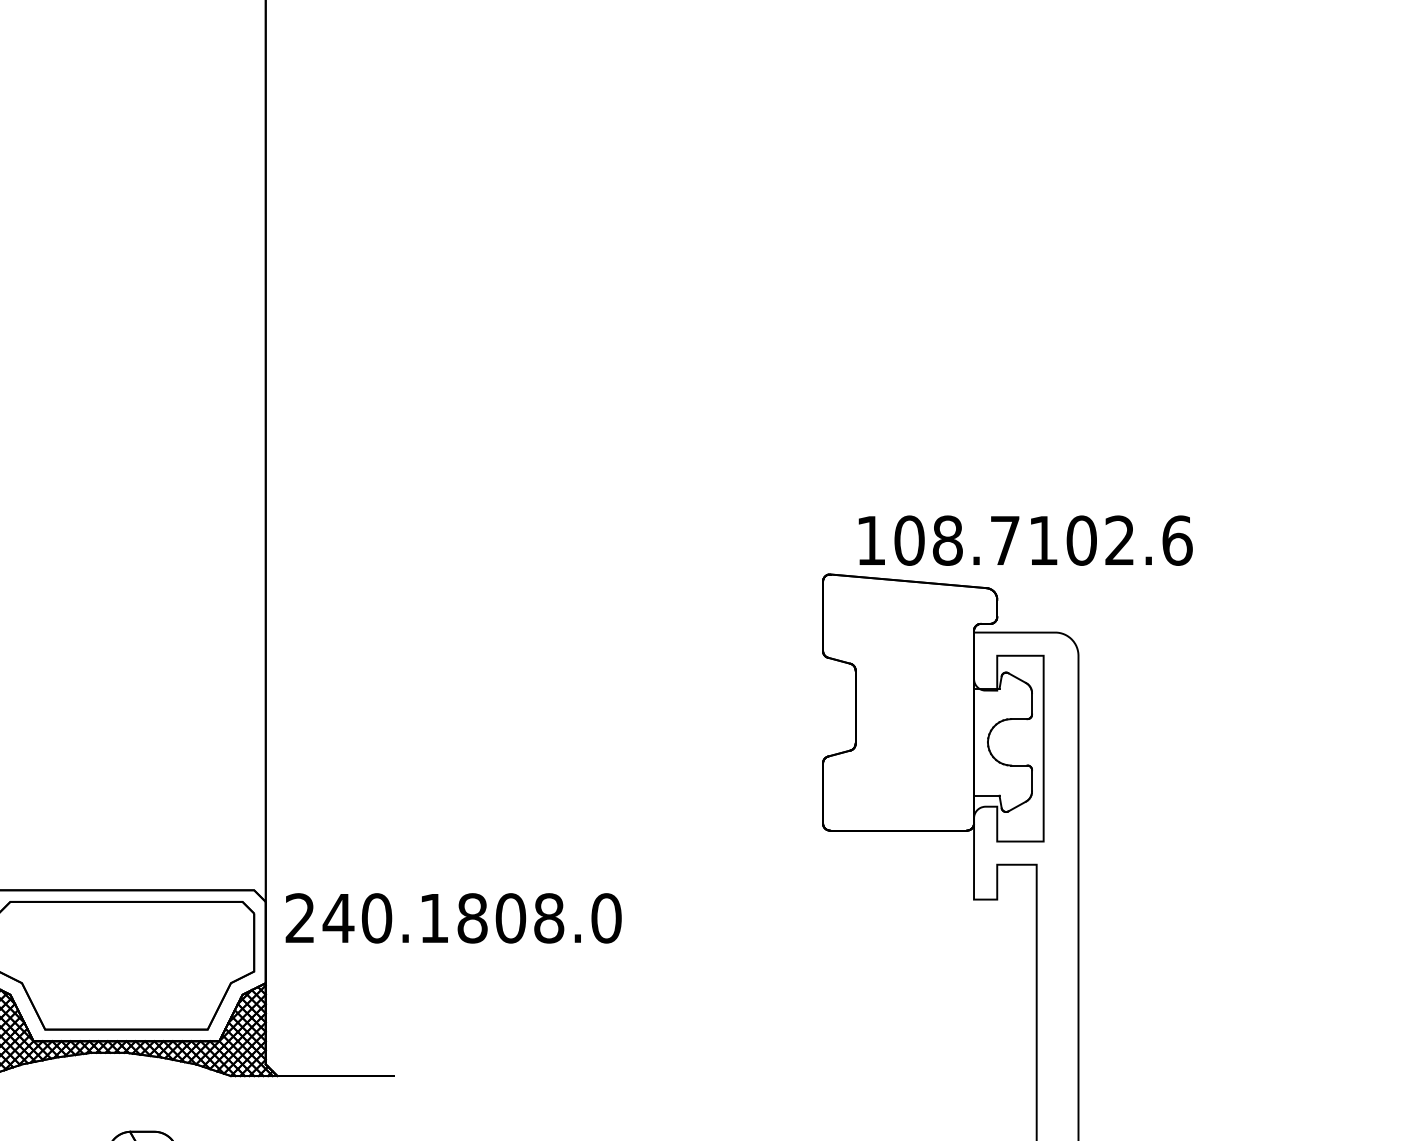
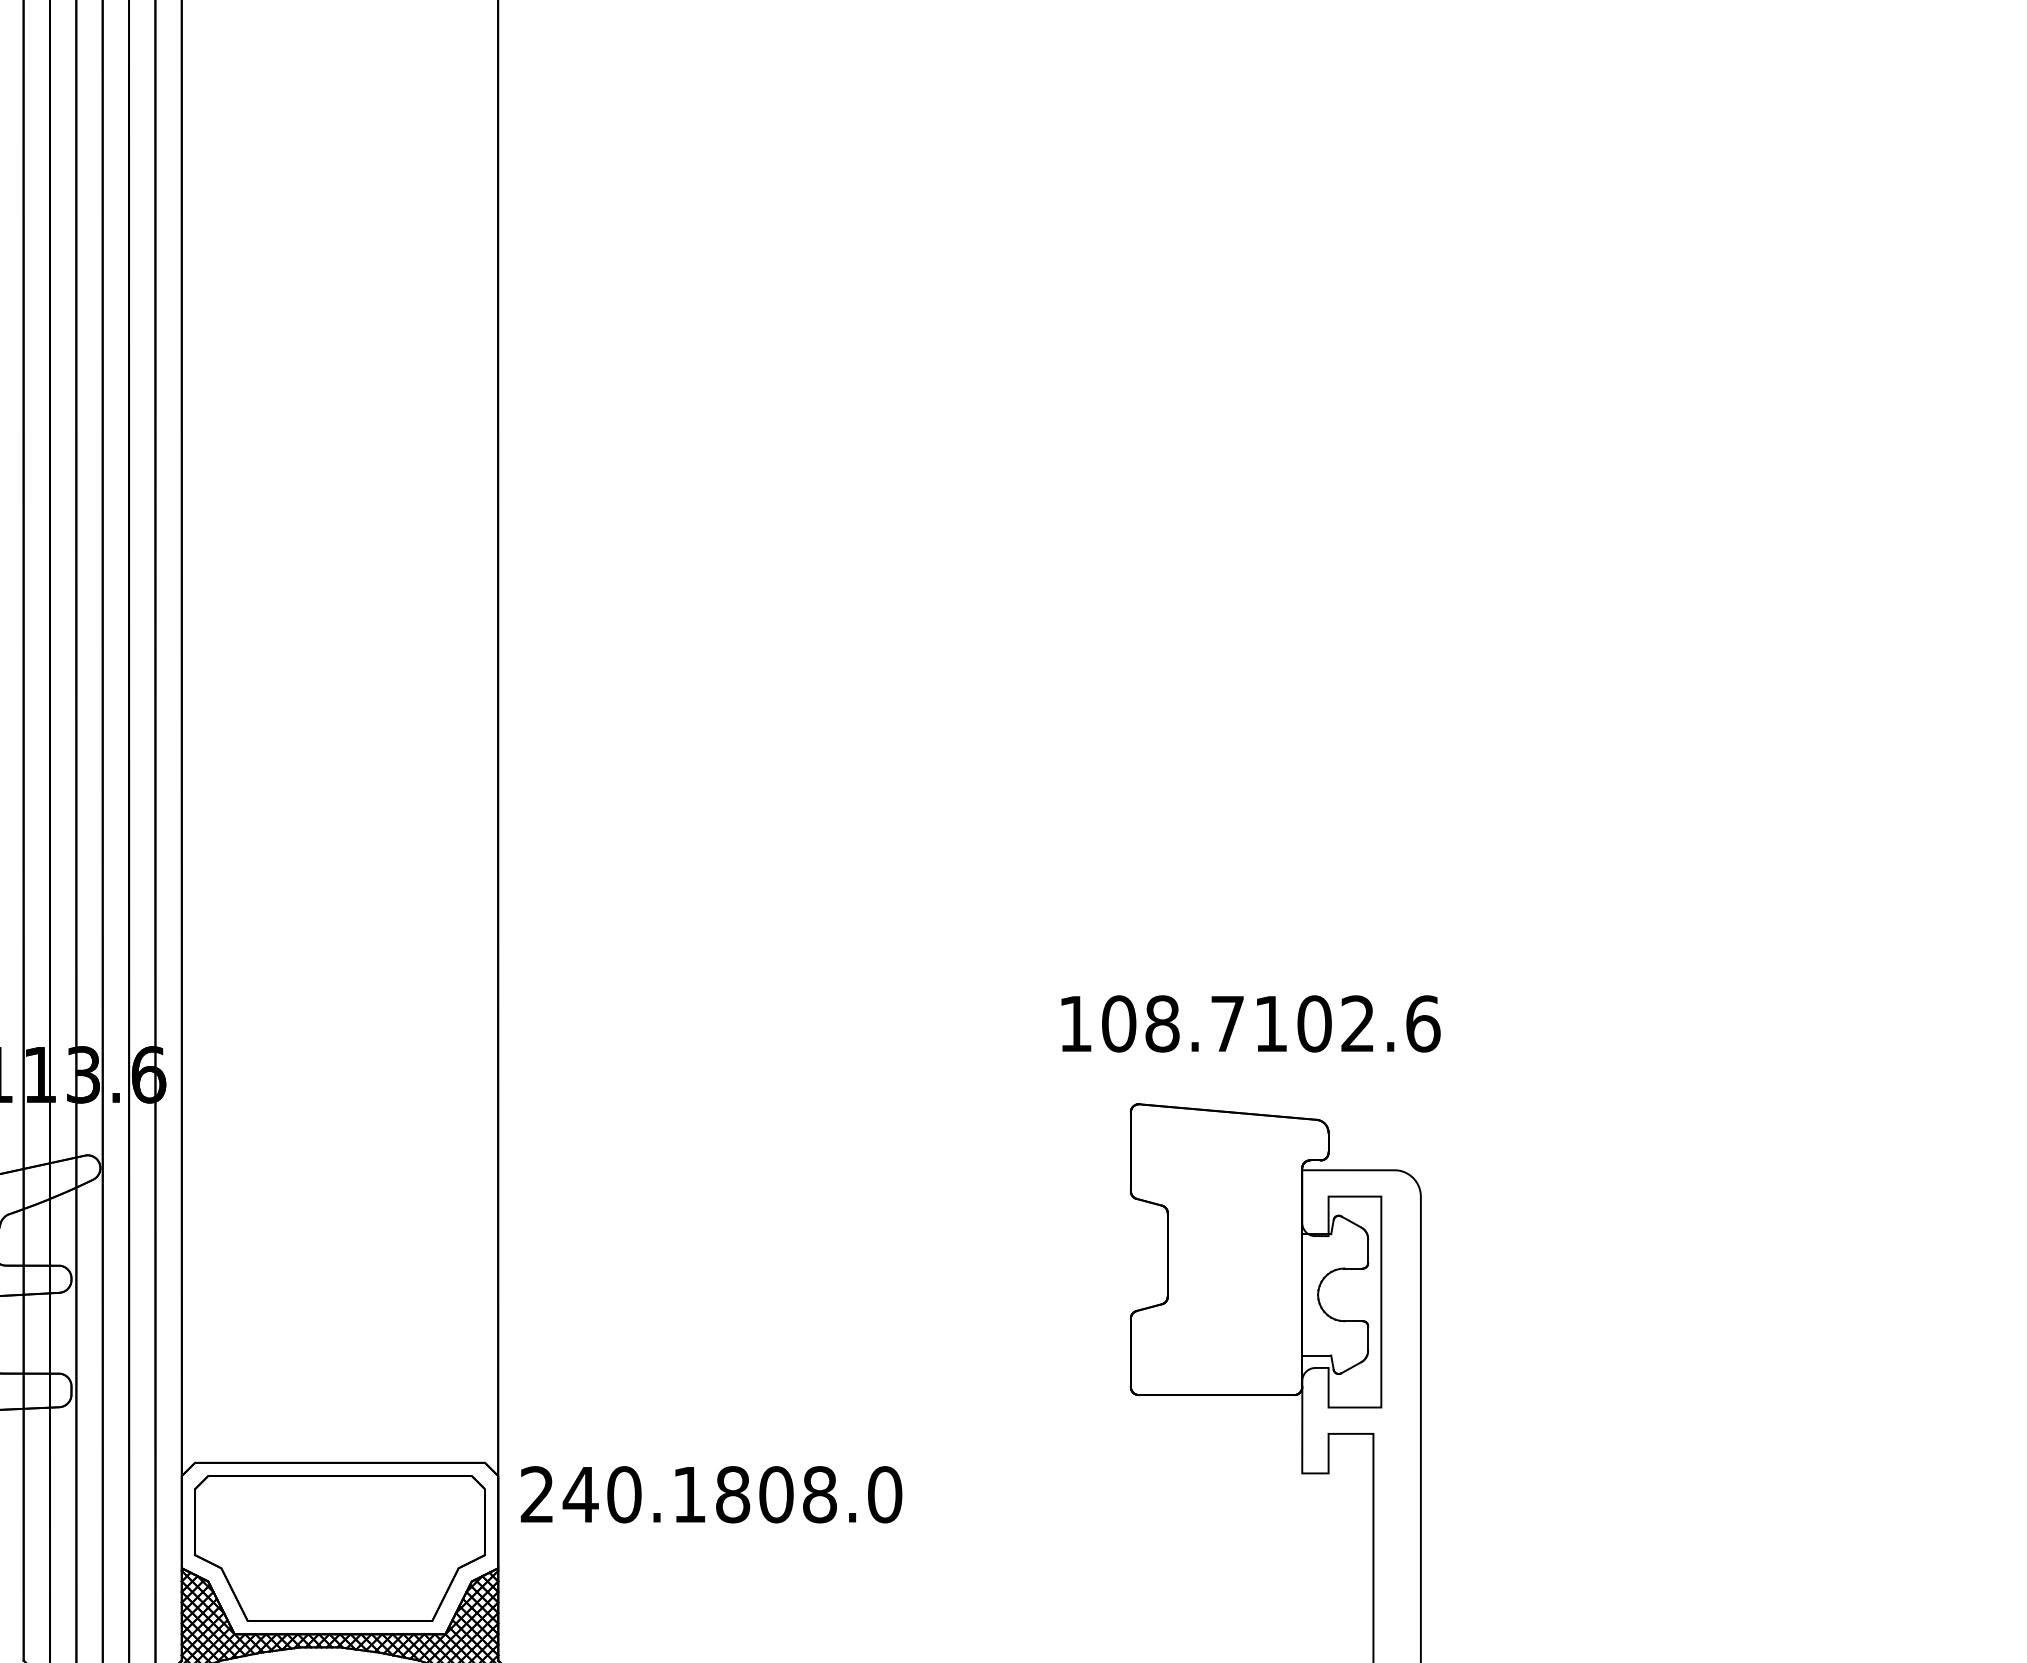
text: (1025, 540) -> (1250, 1023), moved

